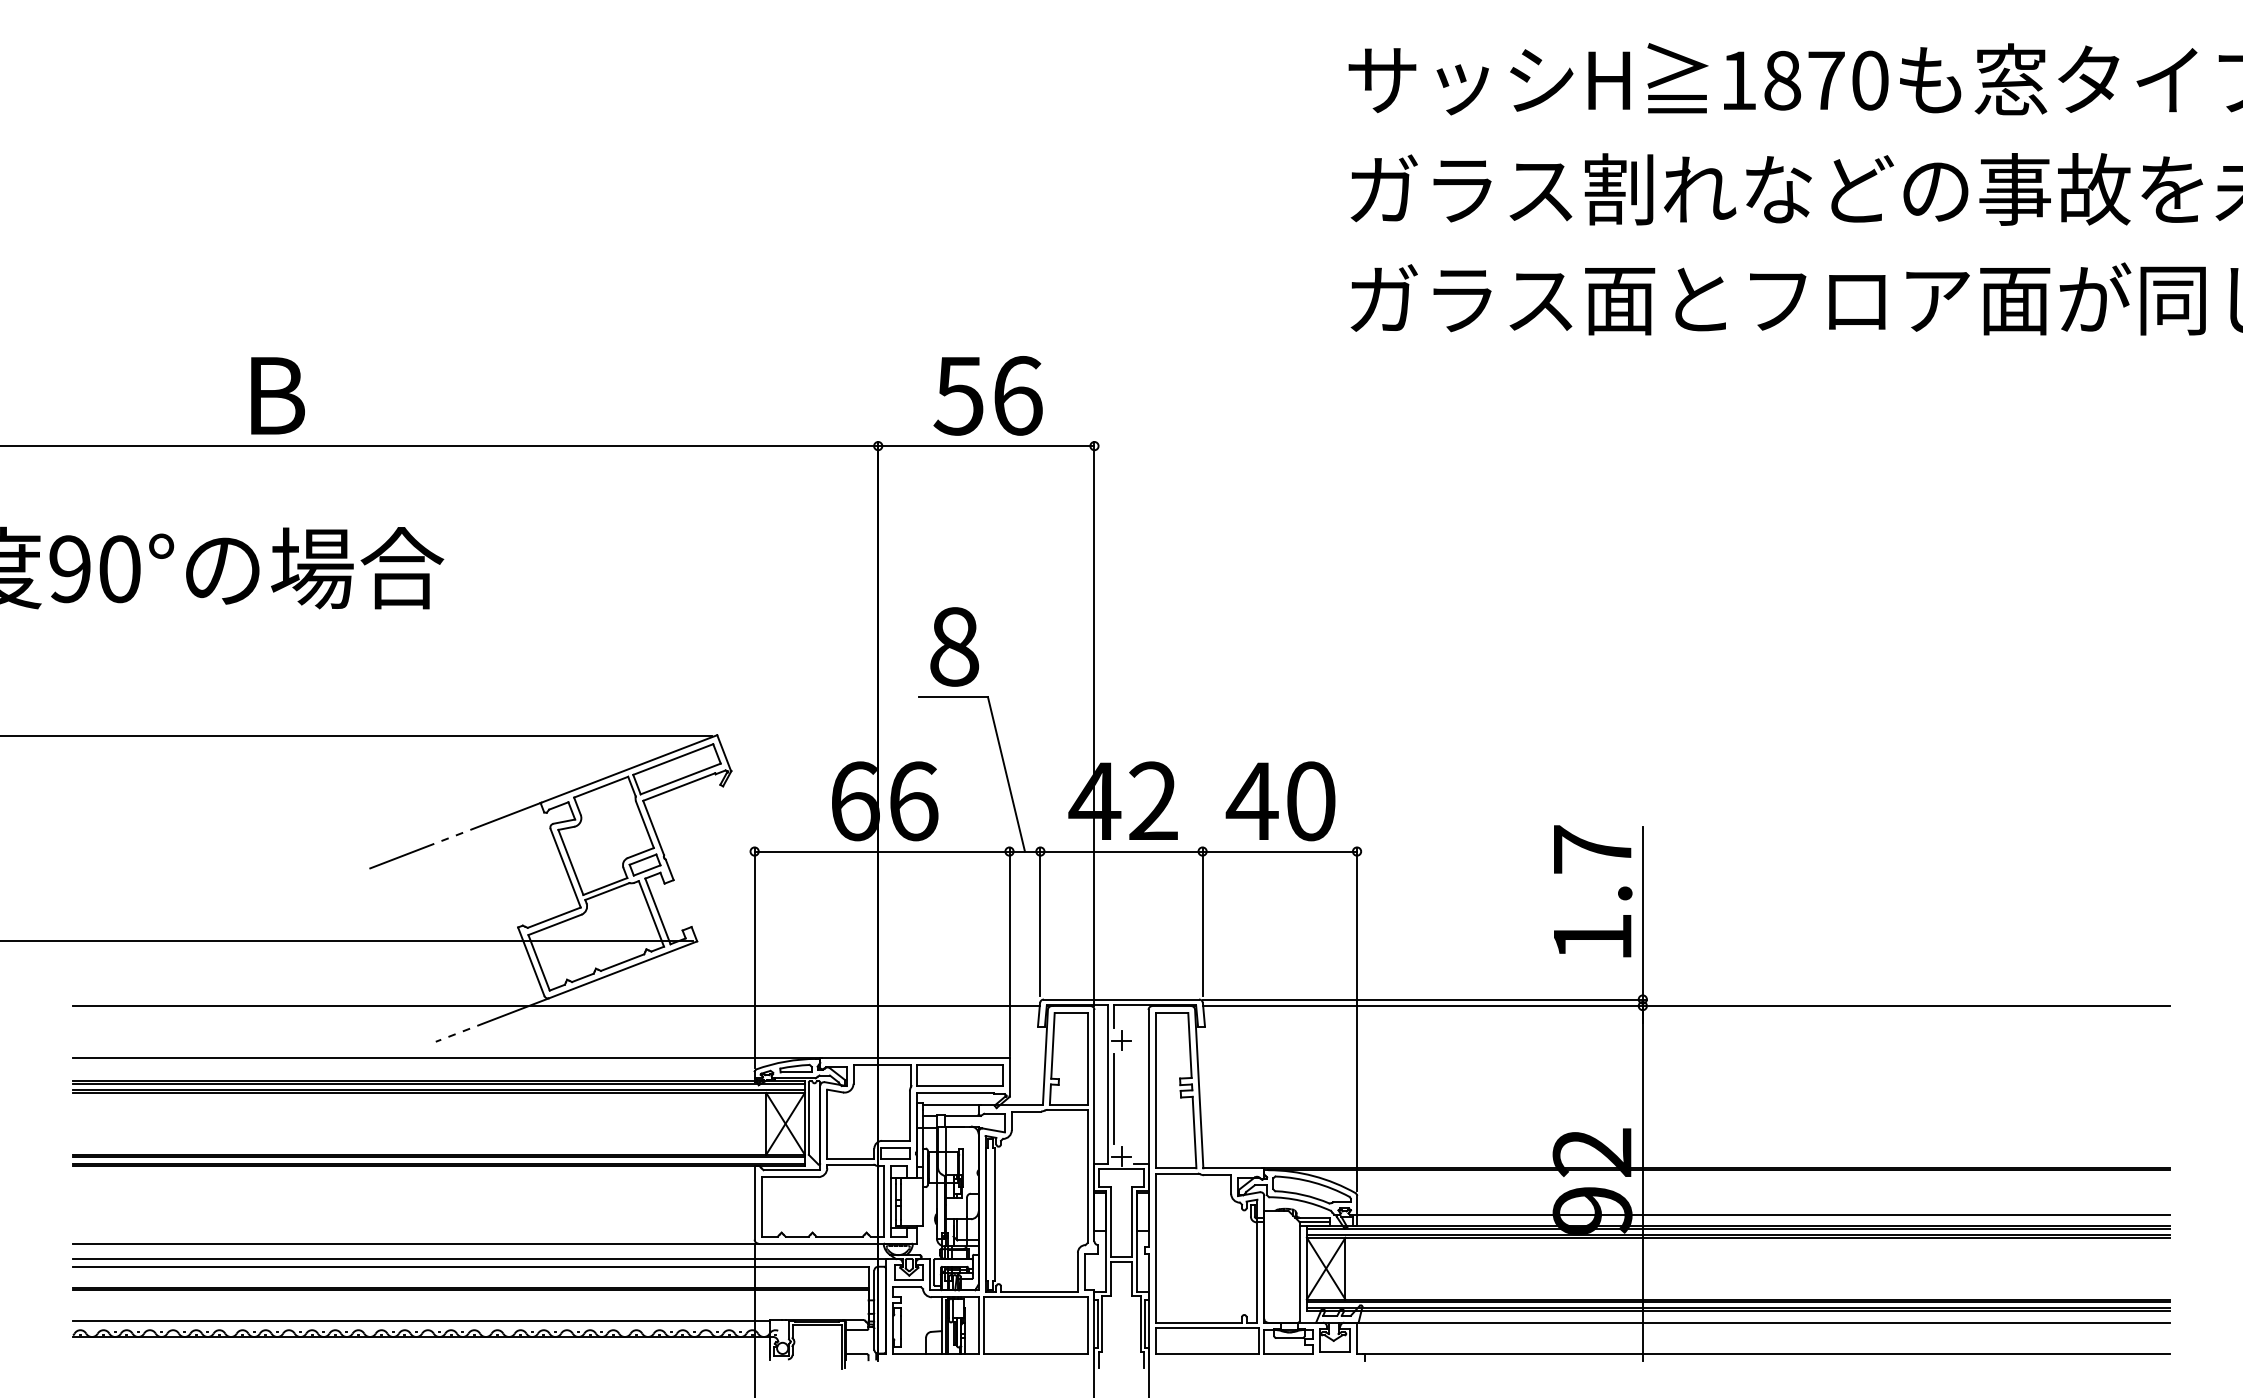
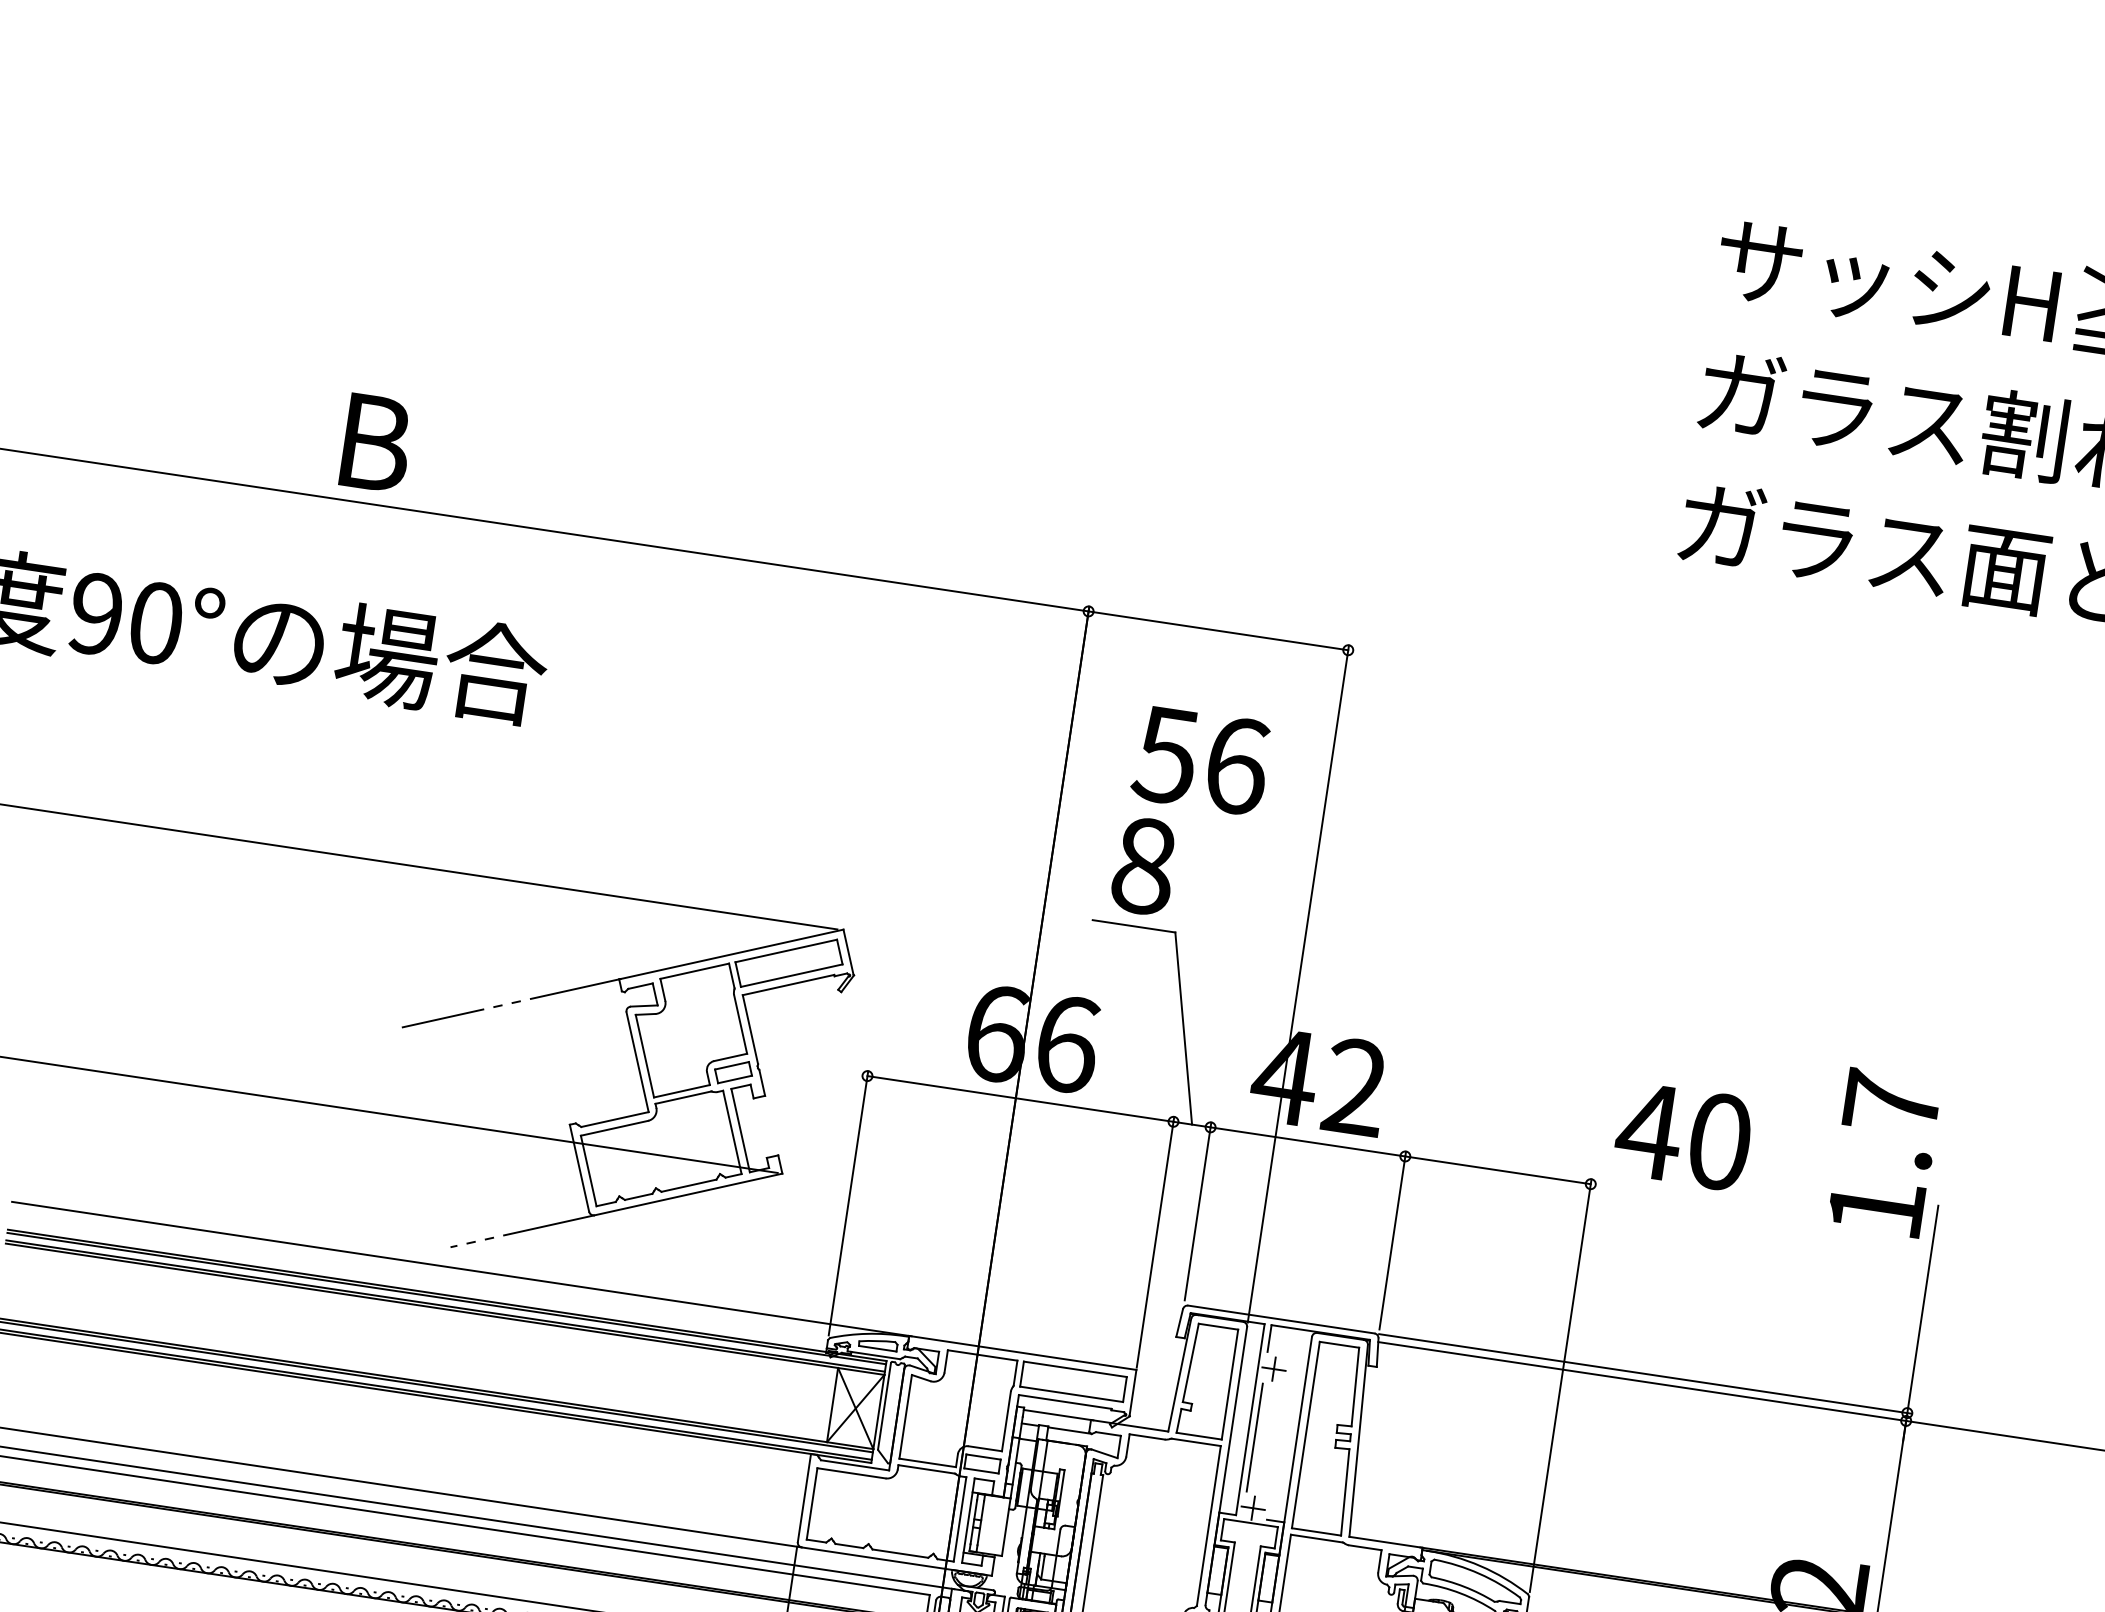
text: (987, 395) -> (1200, 759), moved
text: (1280, 801) -> (1683, 1136), moved
text: (1593, 891) -> (1885, 1153), moved
line: (556, 1006) -> (601, 1226), removed

